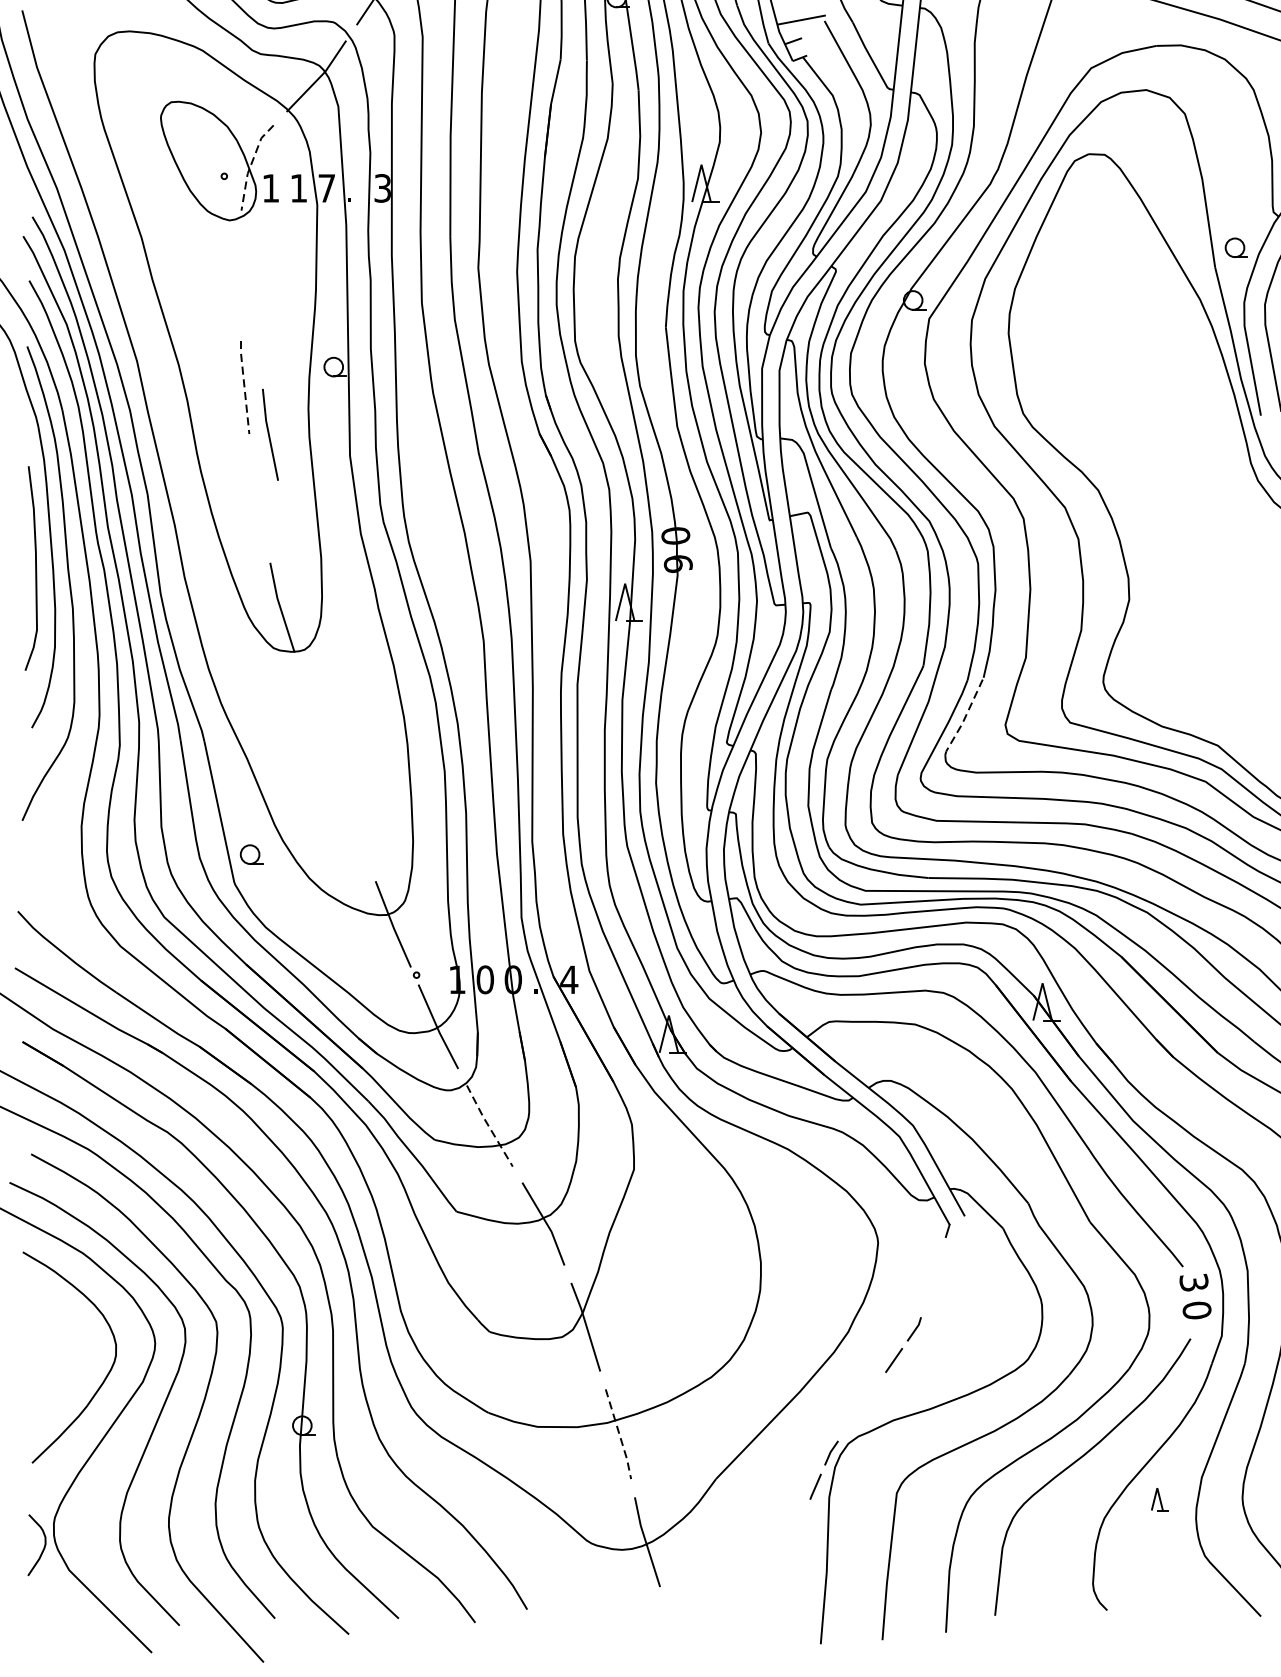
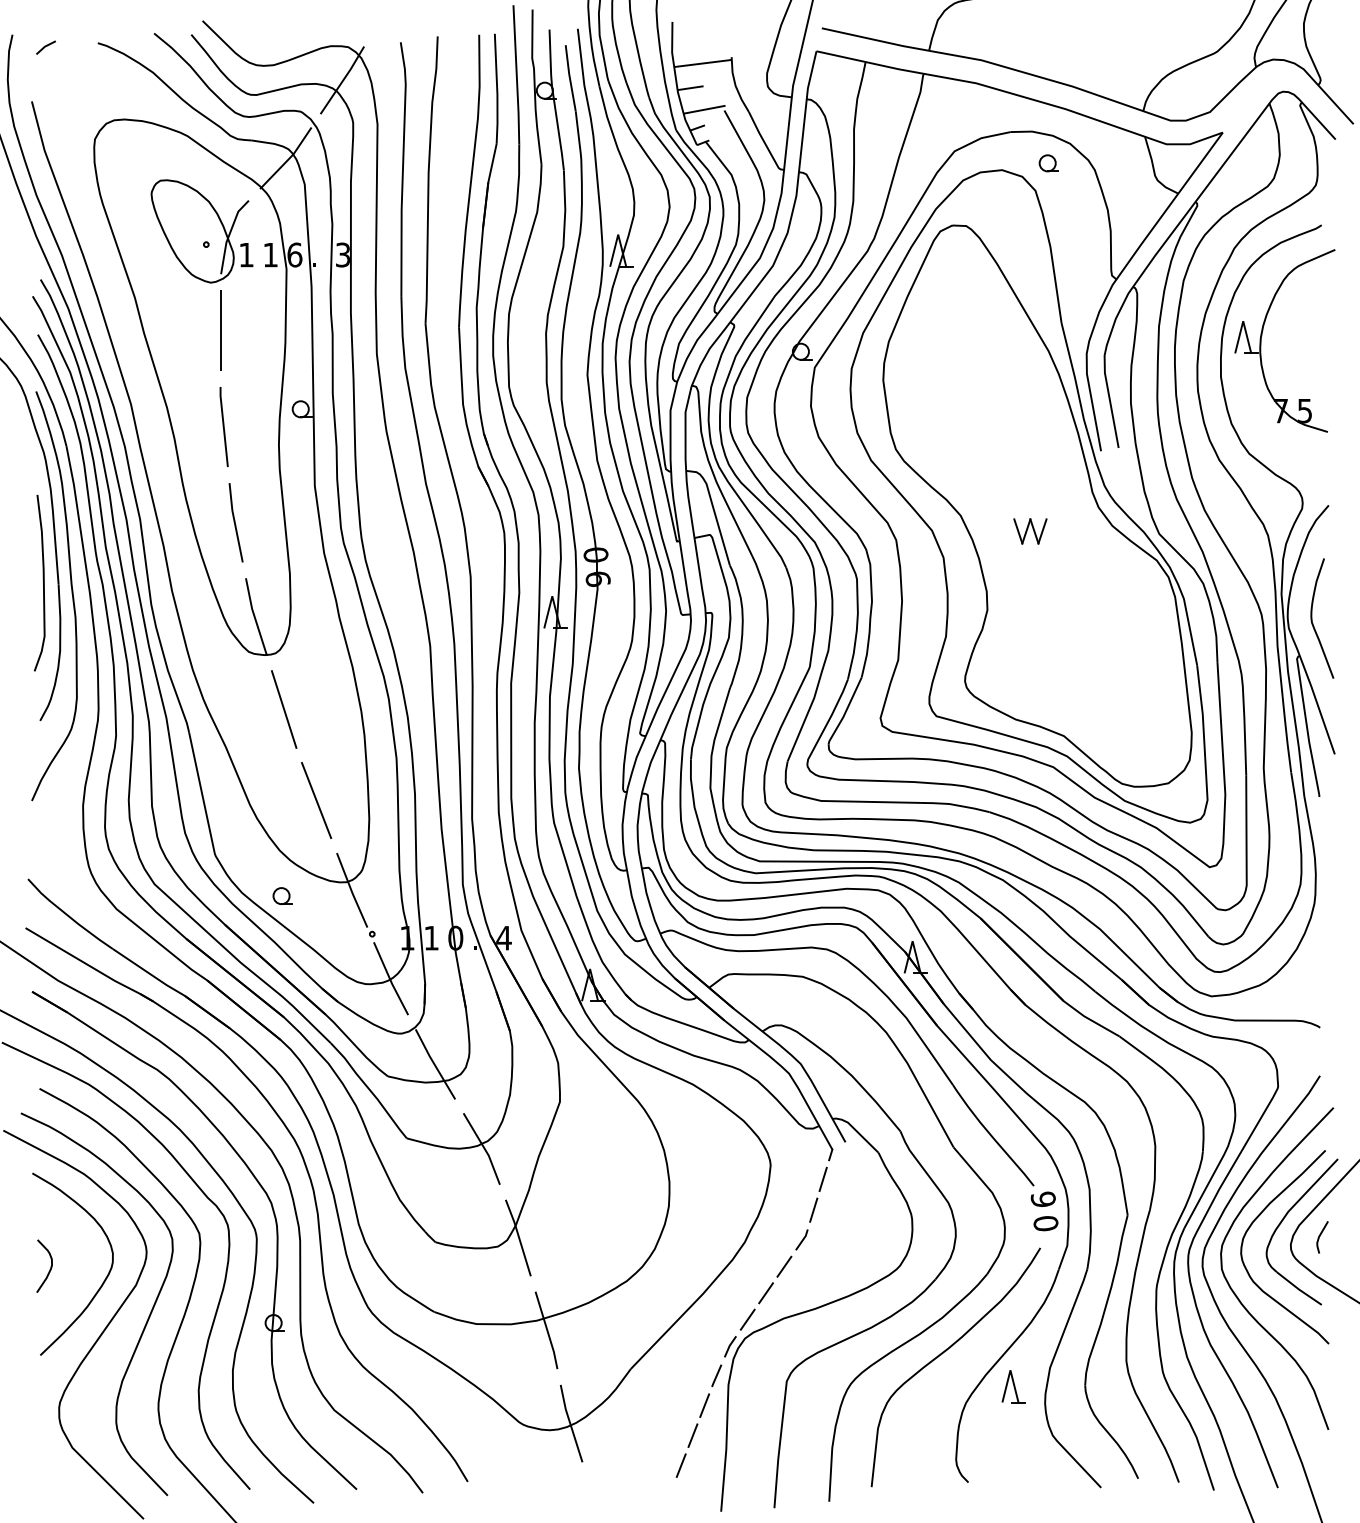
line: (251, 164) -> (229, 234), dashed -> solid
text: (326, 187) -> (294, 254), 7 -> 6
part: (1235, 248) -> (1048, 163), moved
line: (240, 275) -> (220, 330), added
line: (244, 387) -> (223, 426), dashed -> solid
line: (269, 434) -> (235, 522), moved
part: (1179, 508) -> (1030, 531), added
line: (313, 714) -> (283, 709), added
line: (964, 718) -> (845, 712), dashed -> solid
line: (351, 820) -> (316, 800), added
part: (251, 853) -> (282, 895), moved
text: (485, 979) -> (431, 937), 0 -> 1
line: (488, 1126) -> (434, 1064), dashed -> solid
line: (938, 1258) -> (822, 1178), added
text: (1194, 1282) -> (1043, 1199), 3 -> 9
line: (927, 1294) -> (813, 1209), added
line: (872, 1391) -> (765, 1293), added
line: (851, 1421) -> (747, 1319), added
line: (619, 1435) -> (547, 1331), dashed -> solid
part: (1159, 1499) -> (1013, 1386), size x1.67
line: (801, 1521) -> (704, 1405), added
curve: (43, 1545) -> (50, 1266), moved
line: (787, 1555) -> (692, 1435), added
line: (773, 1590) -> (680, 1465), added

